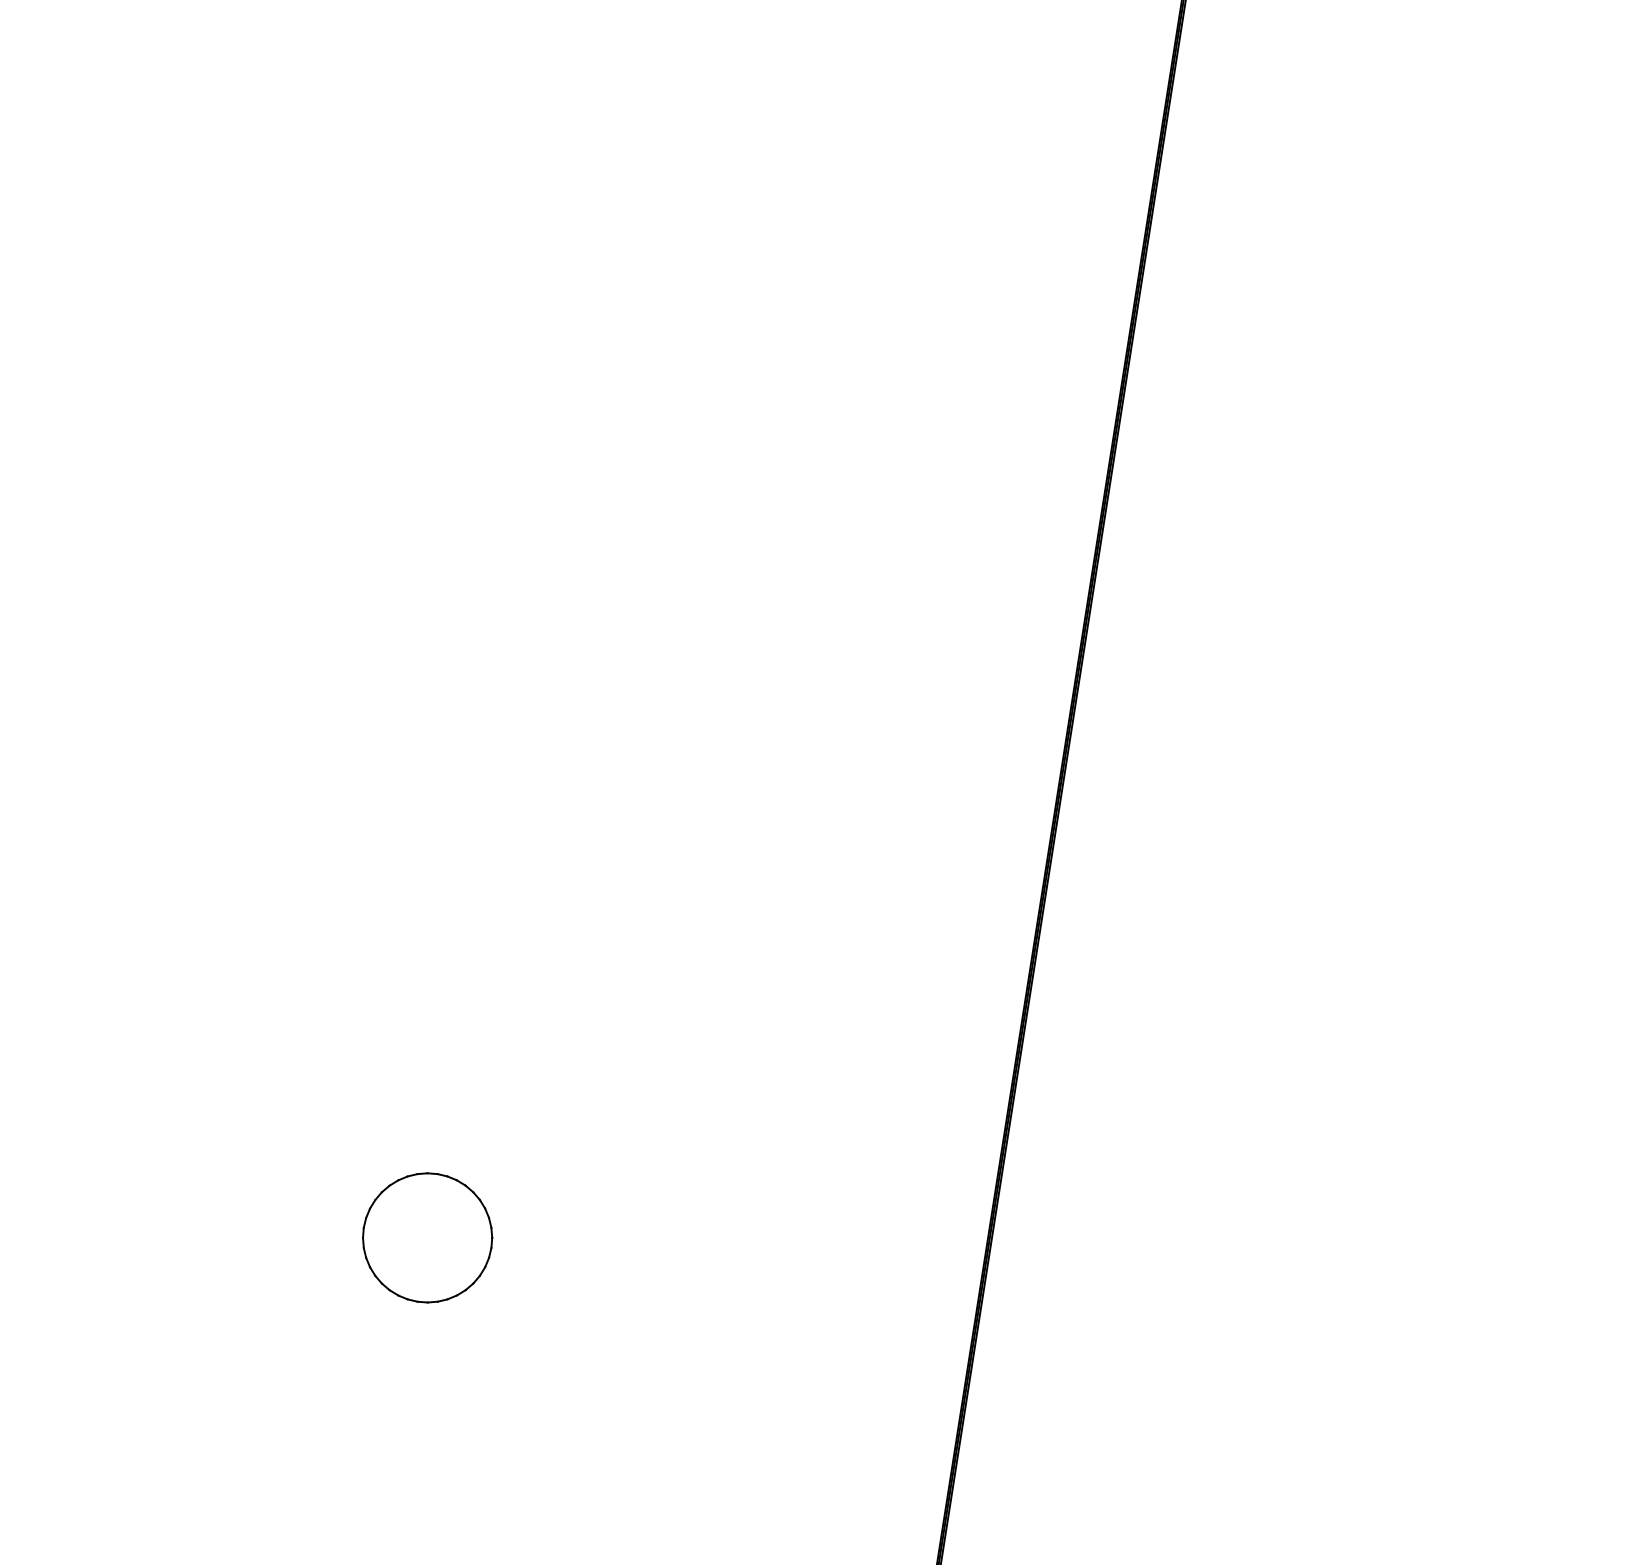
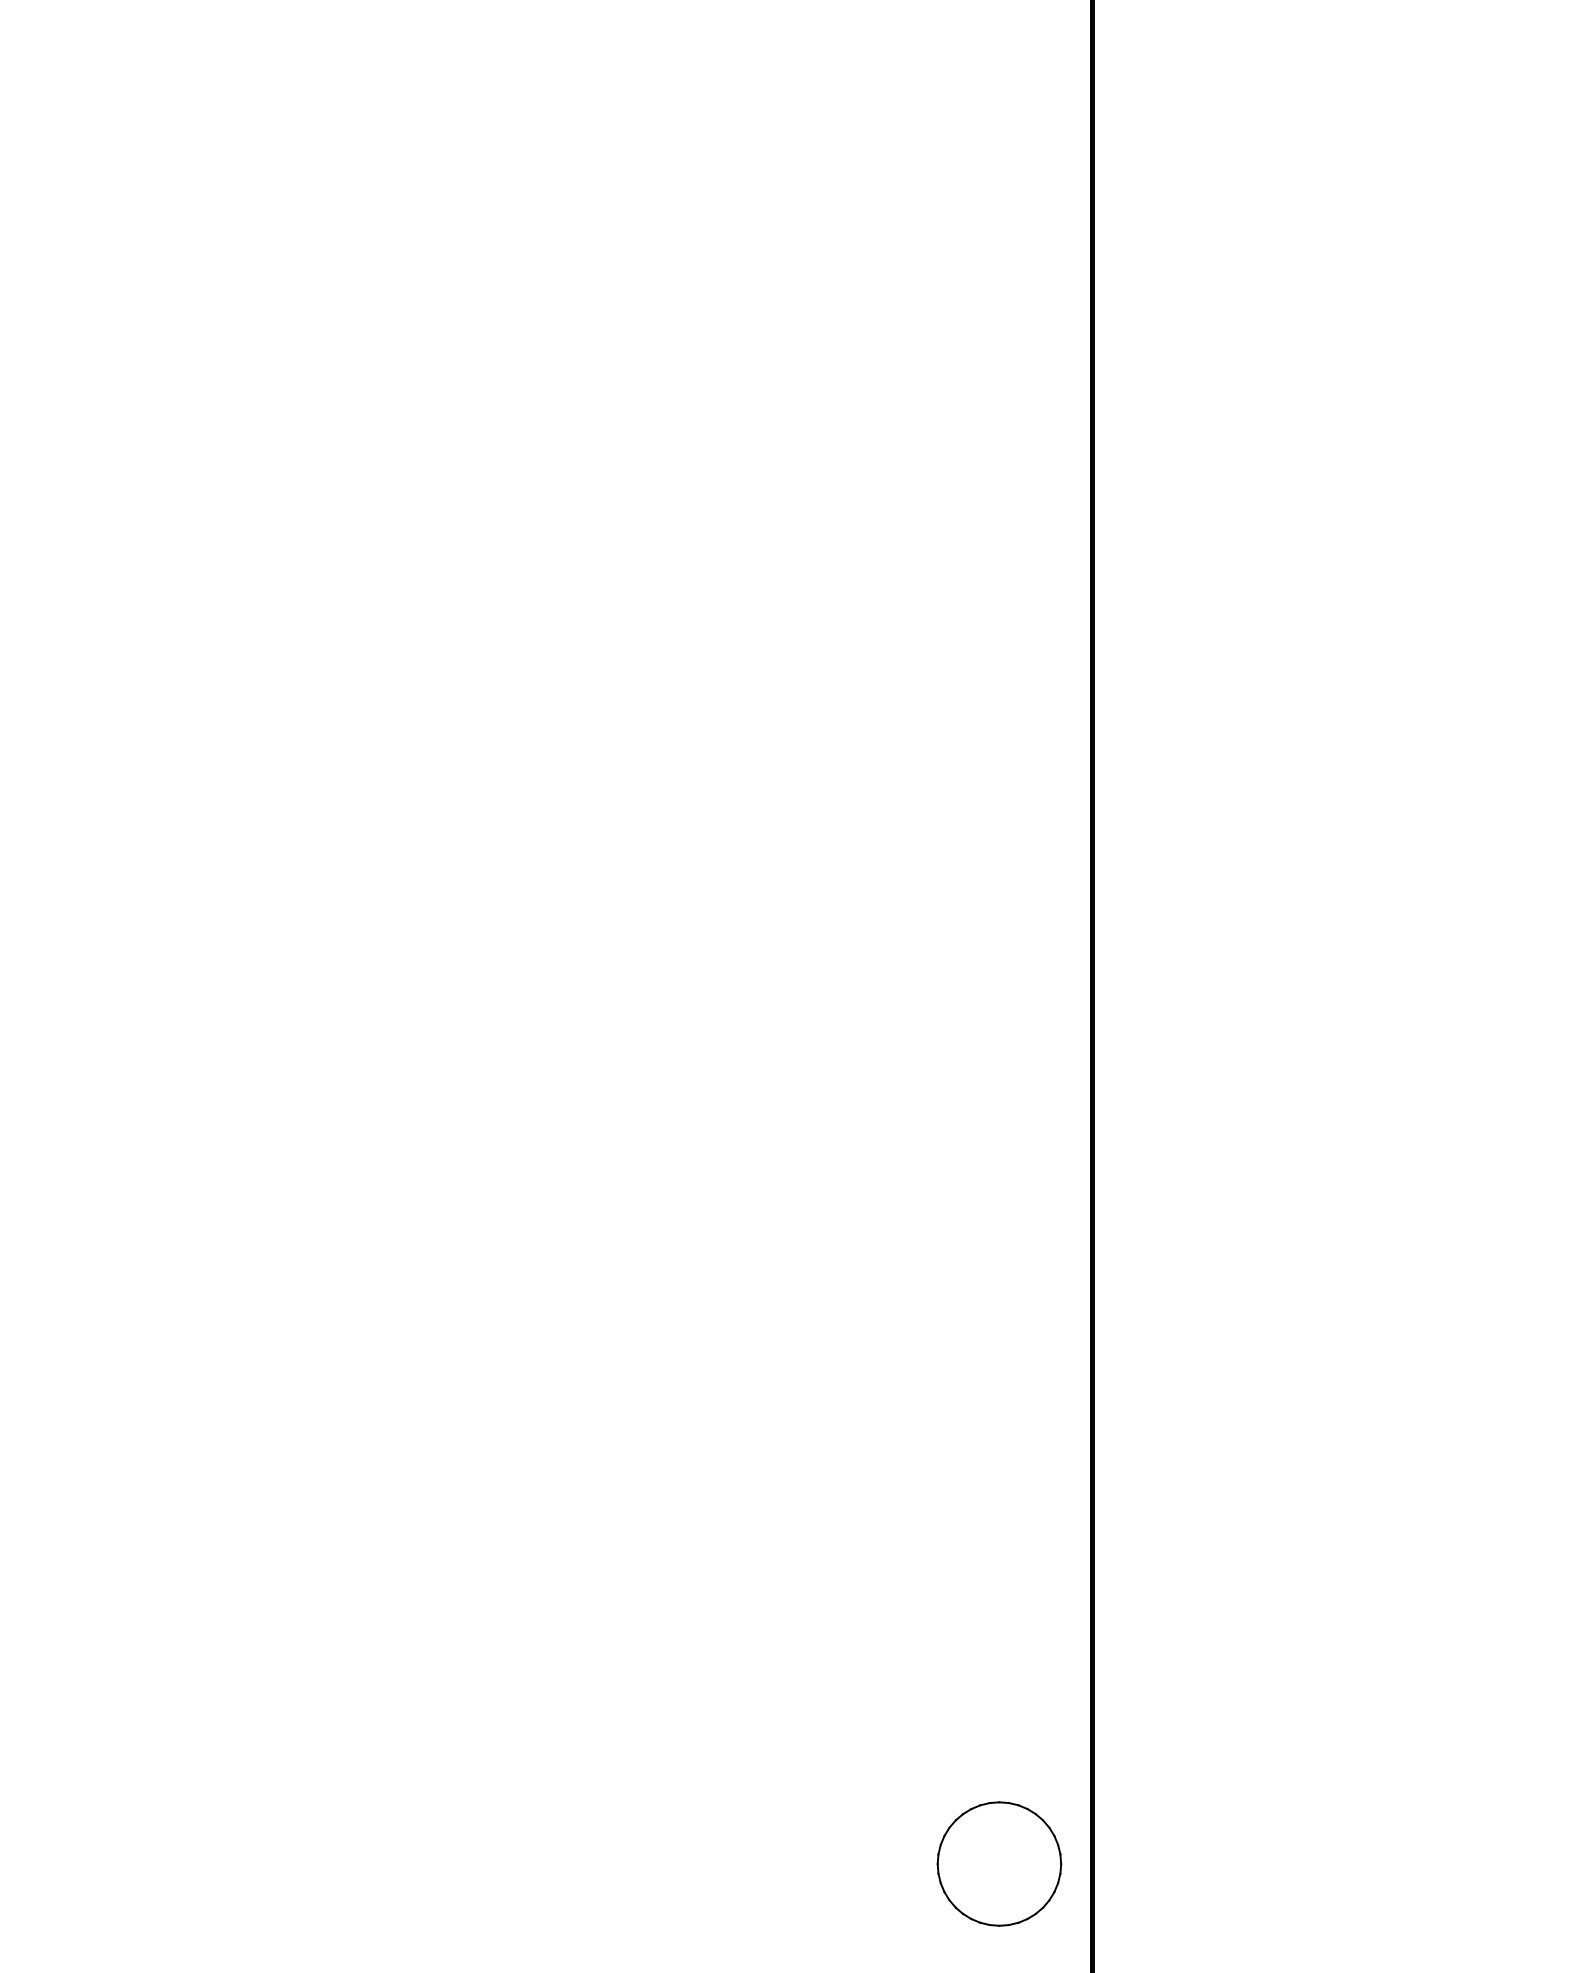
part: (427, 1237) -> (999, 1863), moved

